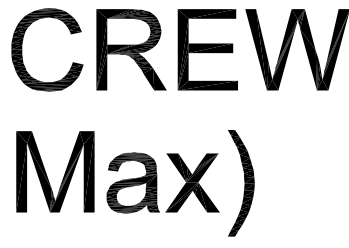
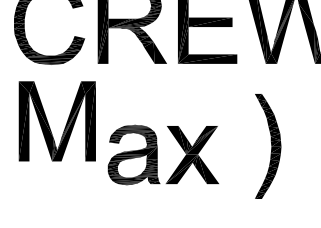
part: (47, 175) -> (49, 124), moved
part: (241, 183) -> (268, 146), moved

